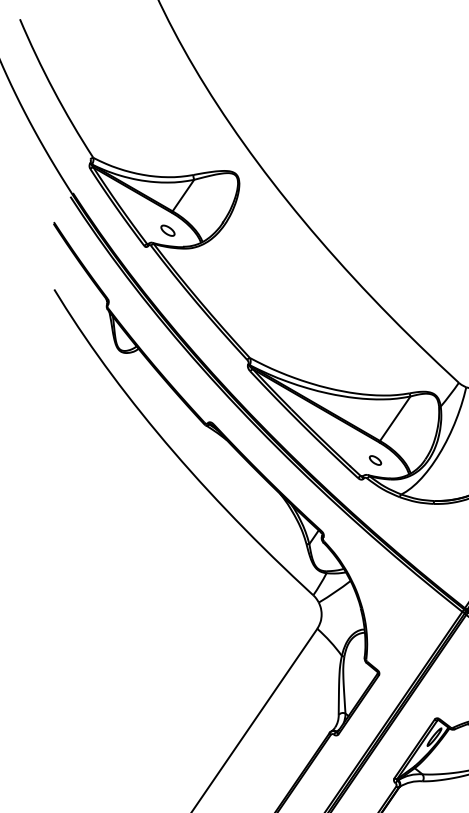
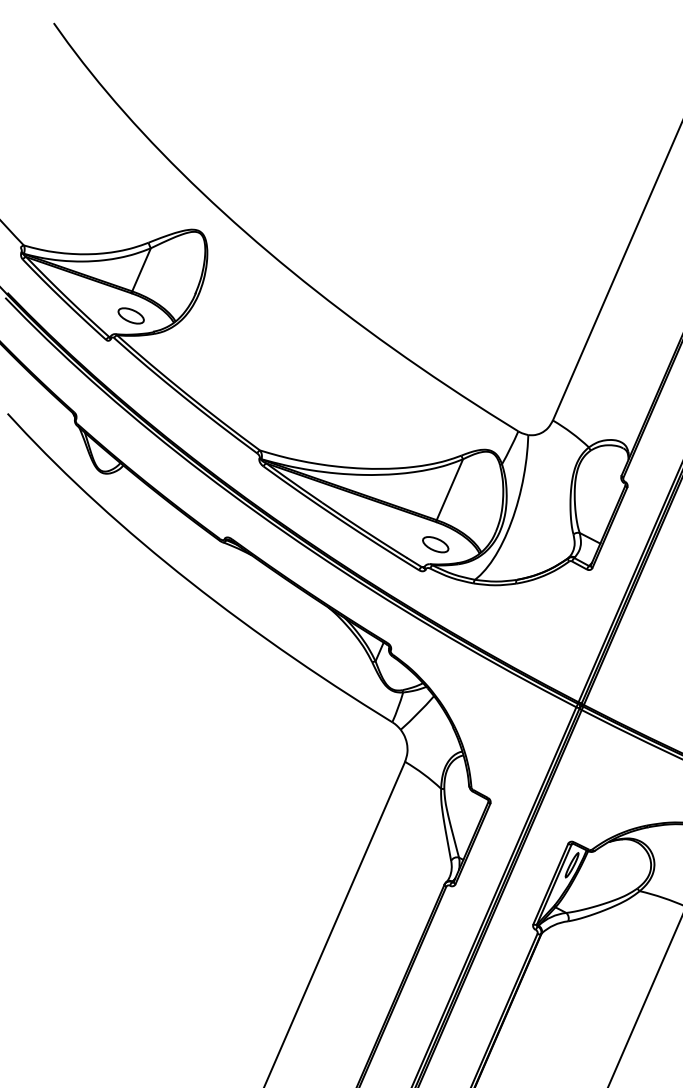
part: (167, 230) -> (130, 315), size x1.43
part: (375, 460) -> (435, 544), size x1.67

